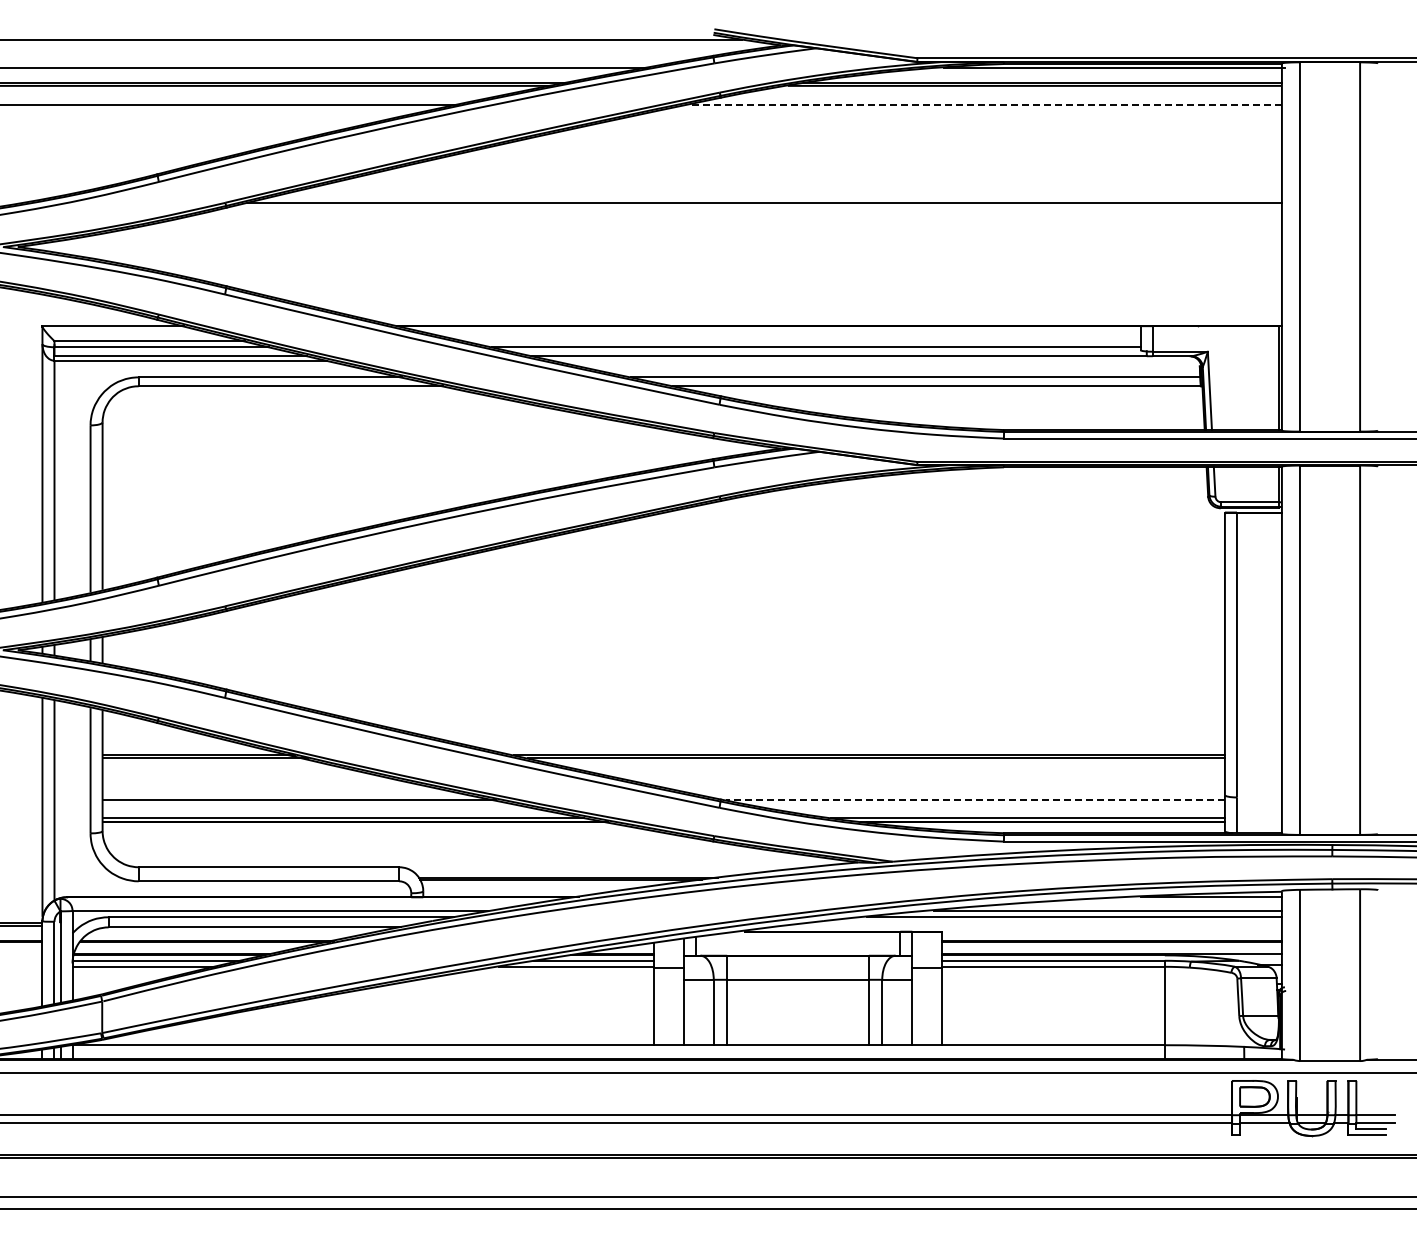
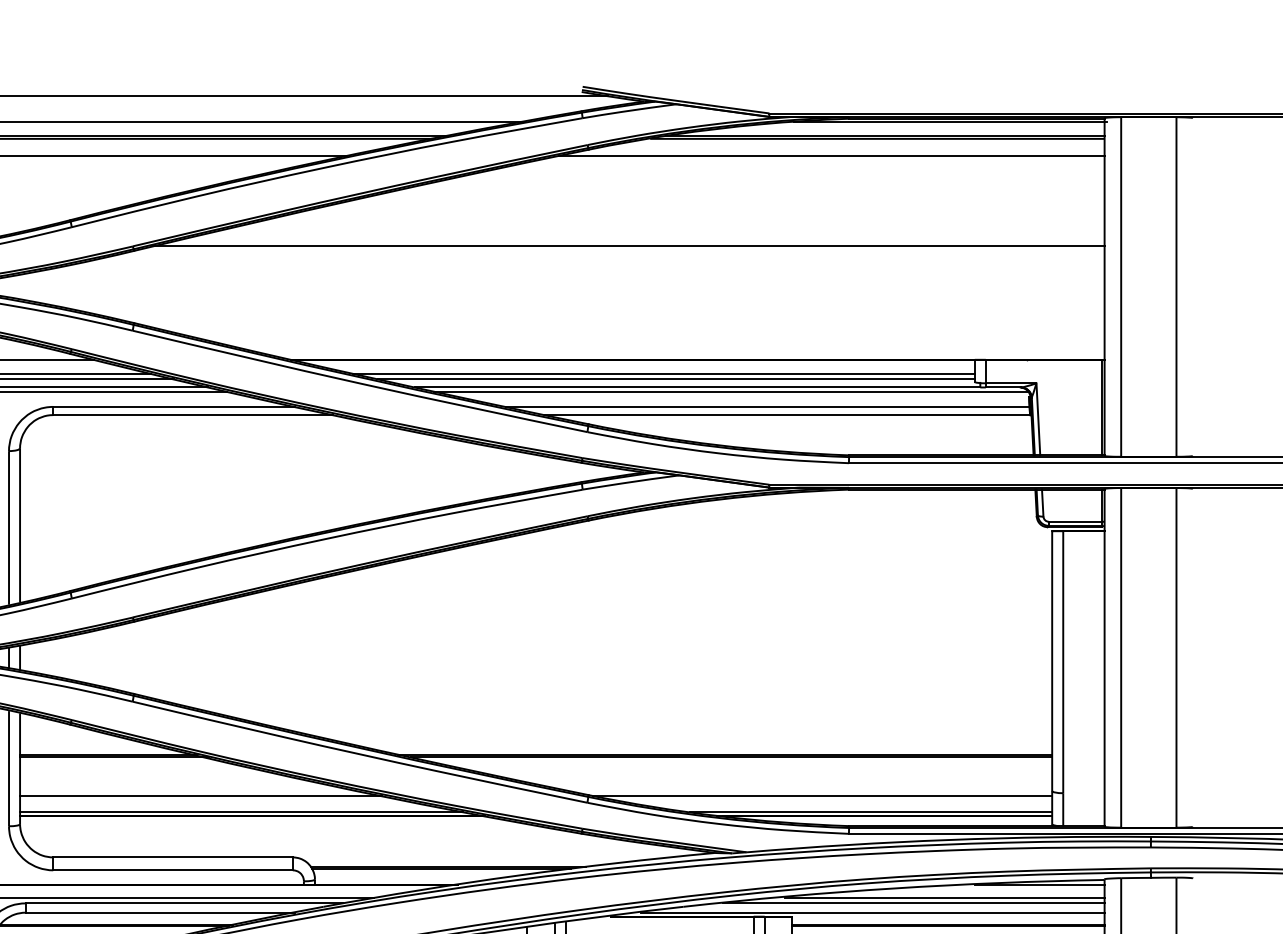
line: (985, 104) -> (831, 155), dashed -> solid
line: (802, 341) -> (663, 373), added
line: (875, 360) -> (730, 391), added
line: (975, 800) -> (822, 796), dashed -> solid
line: (1029, 927) -> (872, 912), added

